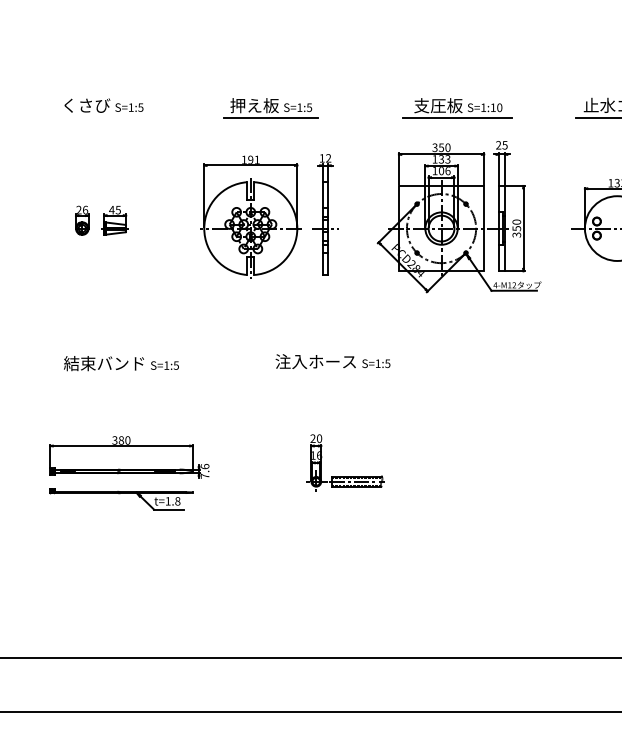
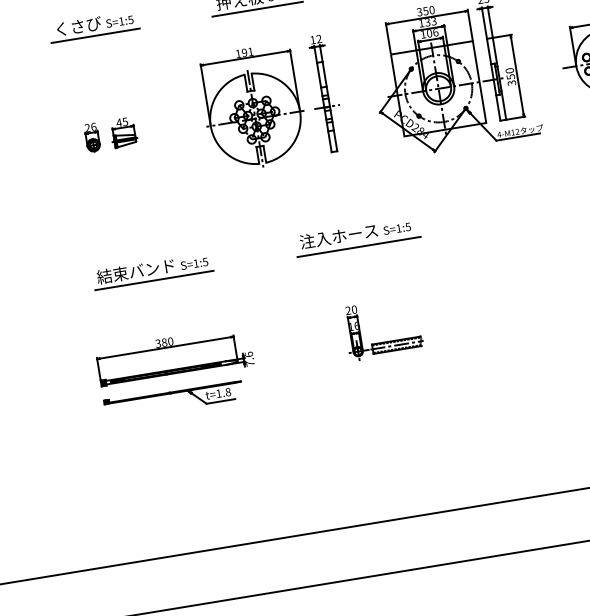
line: (102, 117) -> (95, 35), added
line: (121, 375) -> (154, 280), added
line: (334, 375) -> (358, 246), added

